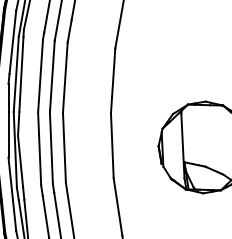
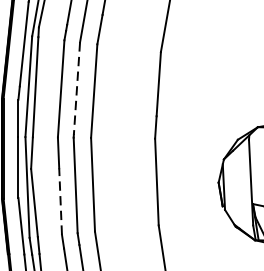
line: (52, 75) -> (77, 88), solid -> dashed
line: (40, 160) -> (61, 201), solid -> dashed

